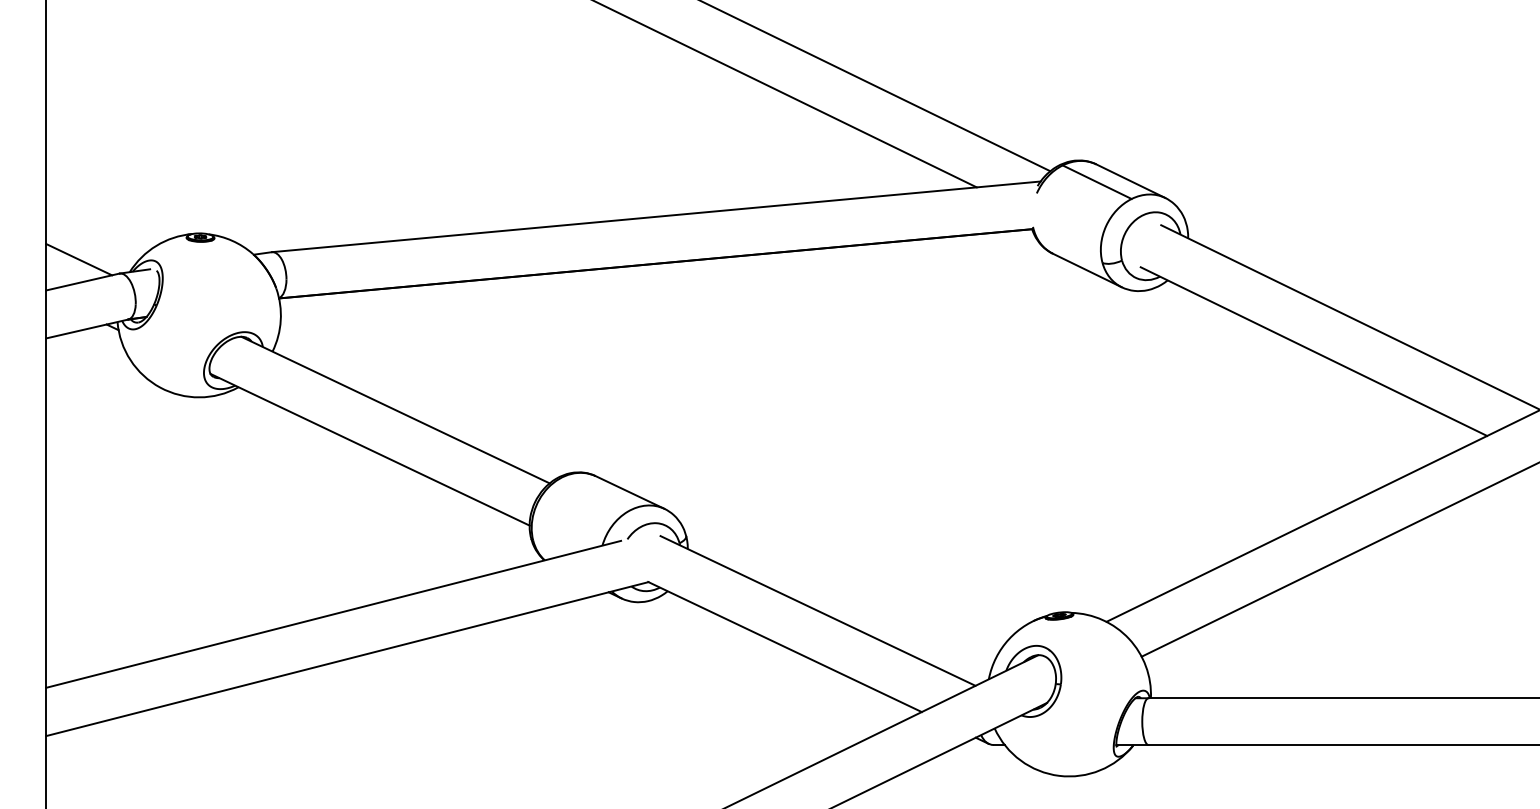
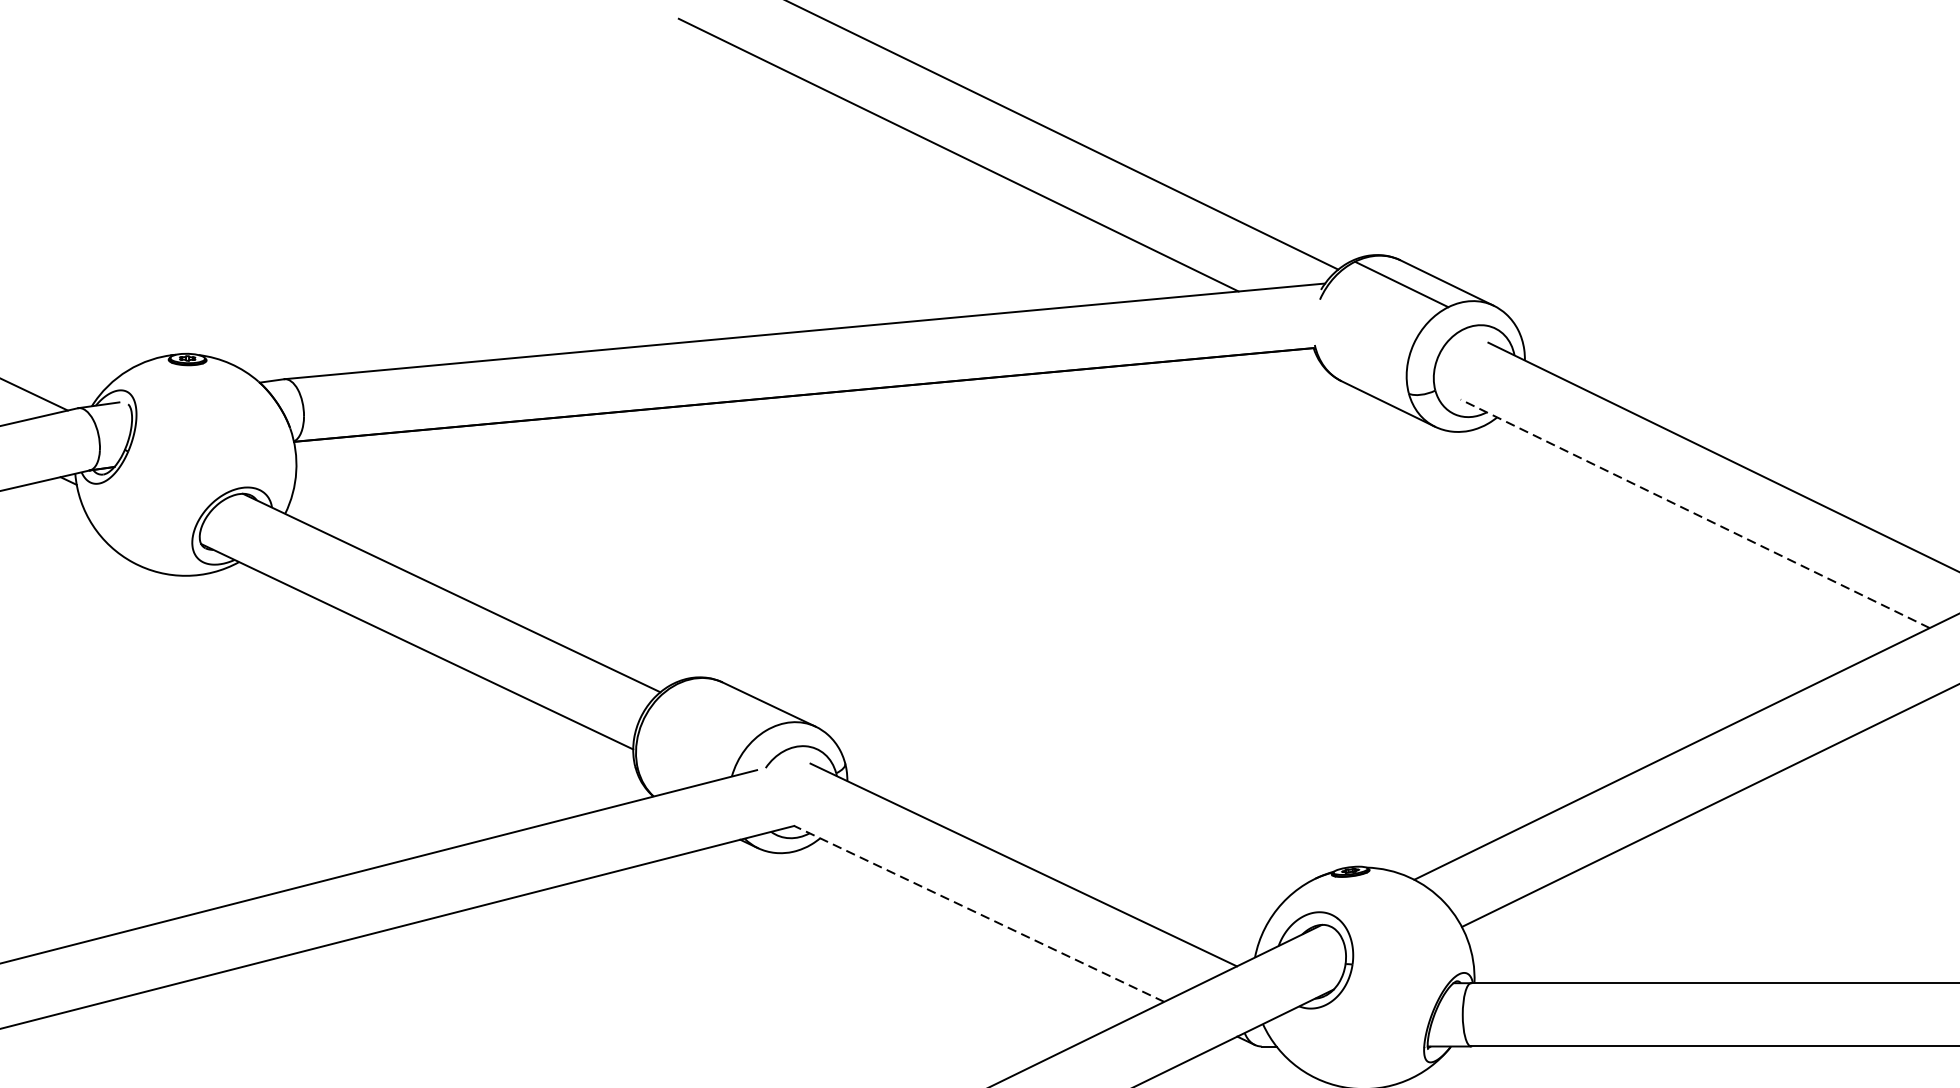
line: (1313, 351) -> (1694, 513), solid -> dashed
line: (784, 646) -> (978, 913), solid -> dashed

